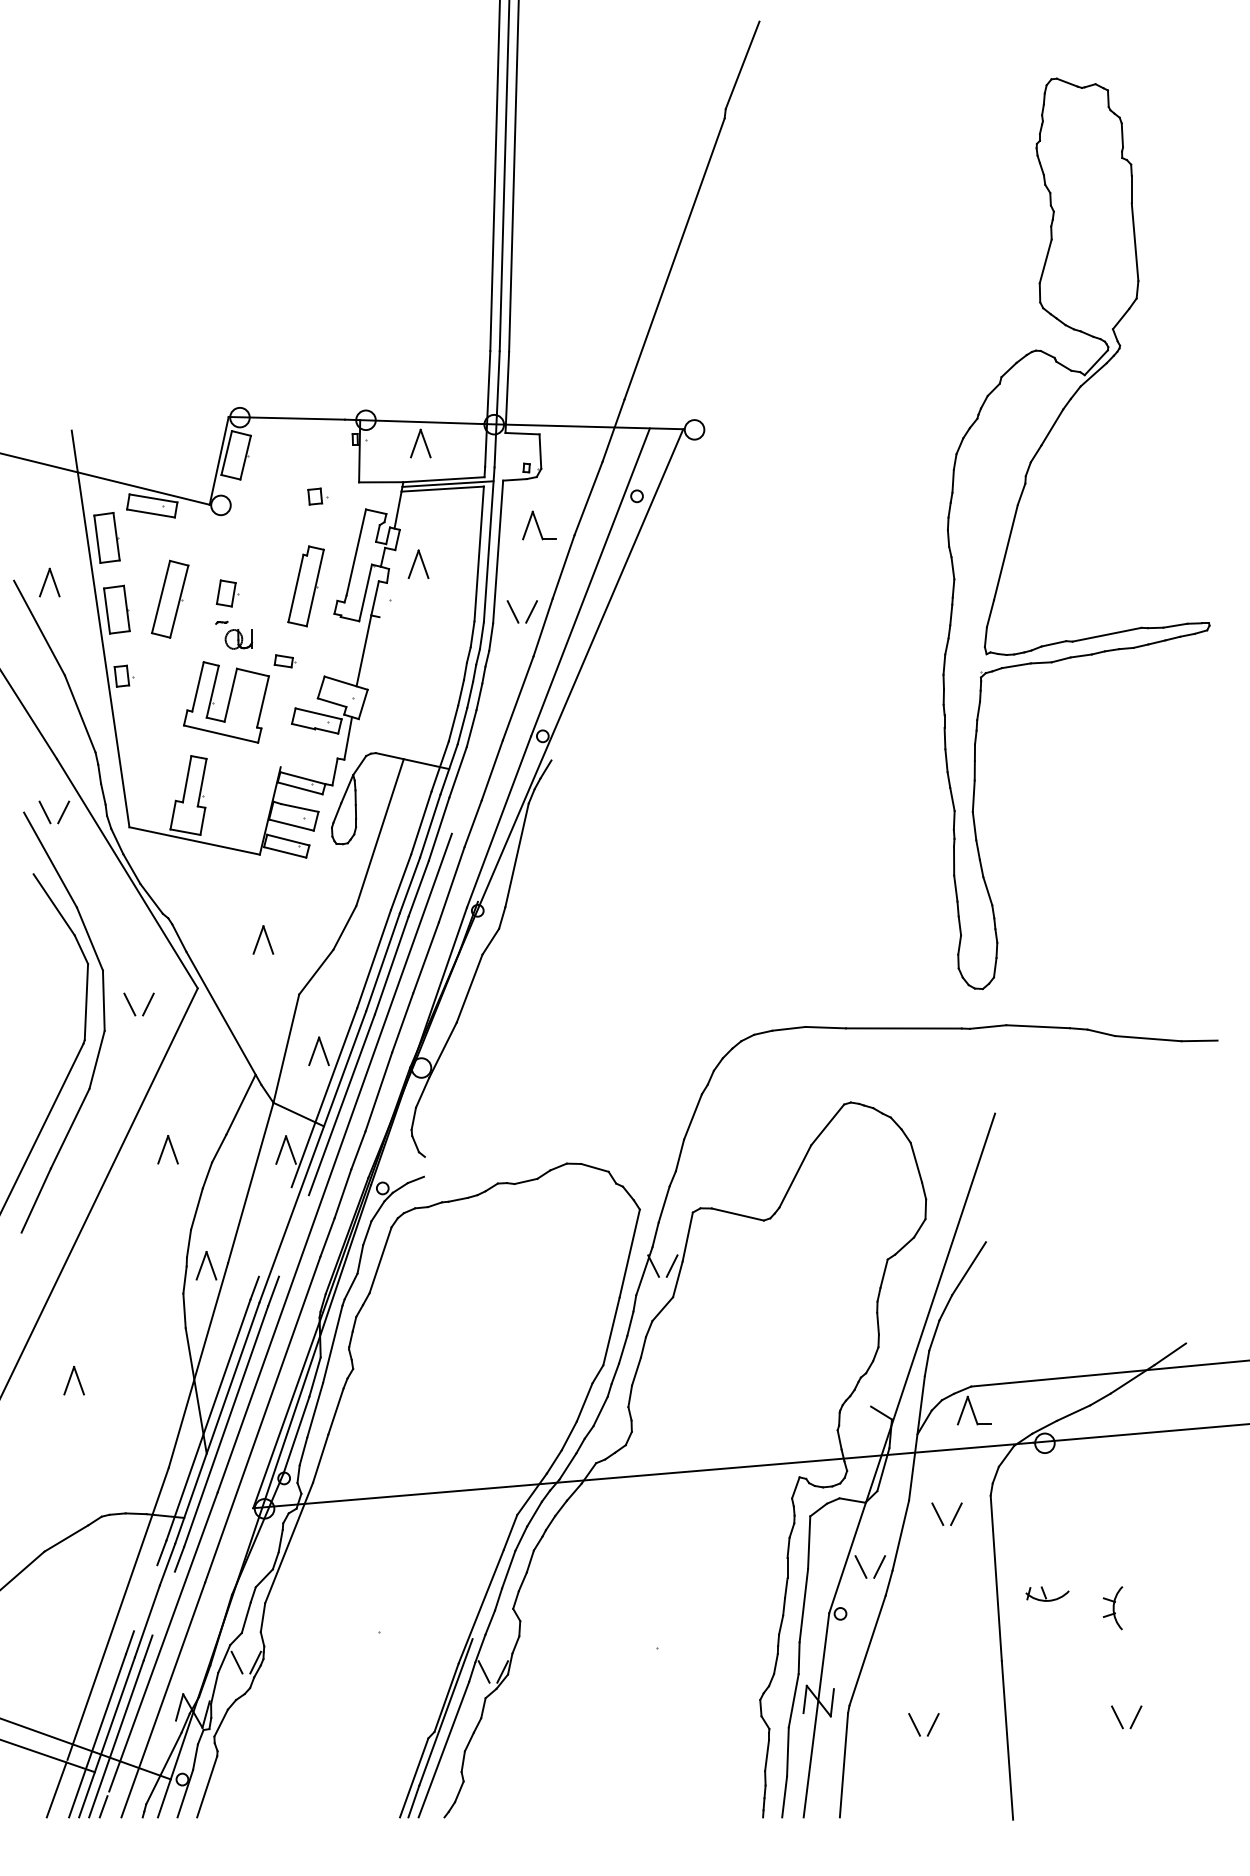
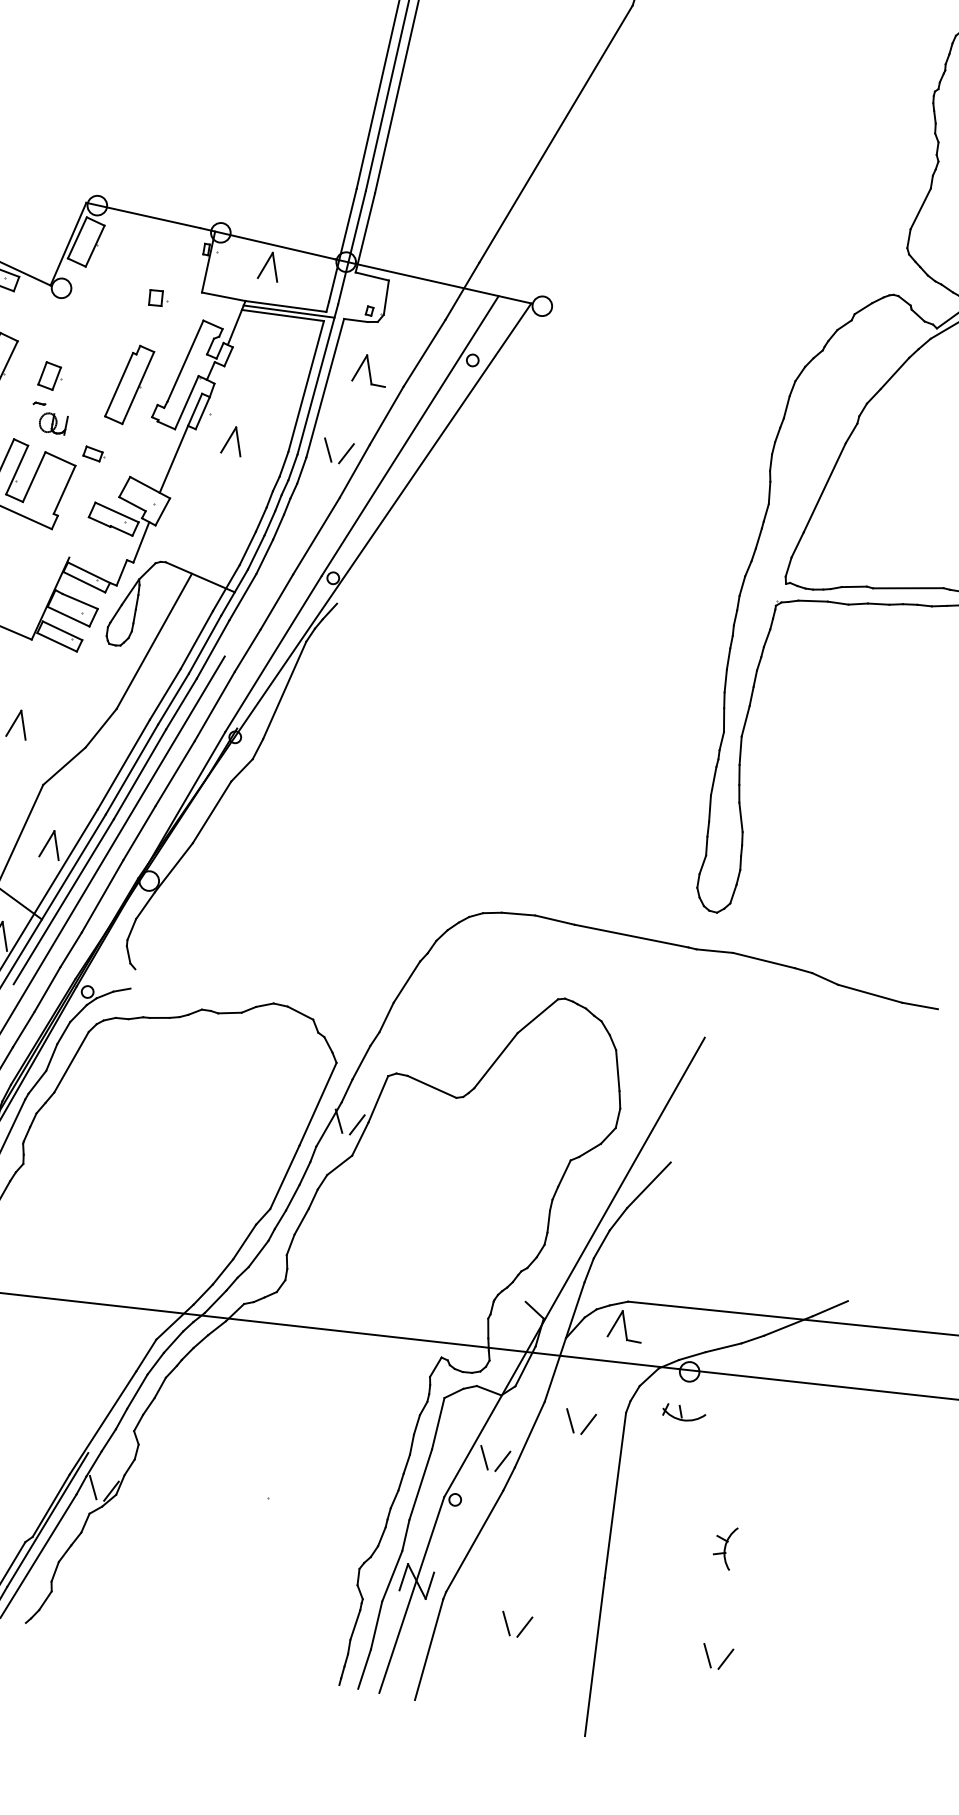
part: (418, 563) -> (233, 440), moved
line: (383, 600) -> (202, 413), added
part: (1047, 1593) -> (684, 1412), moved

